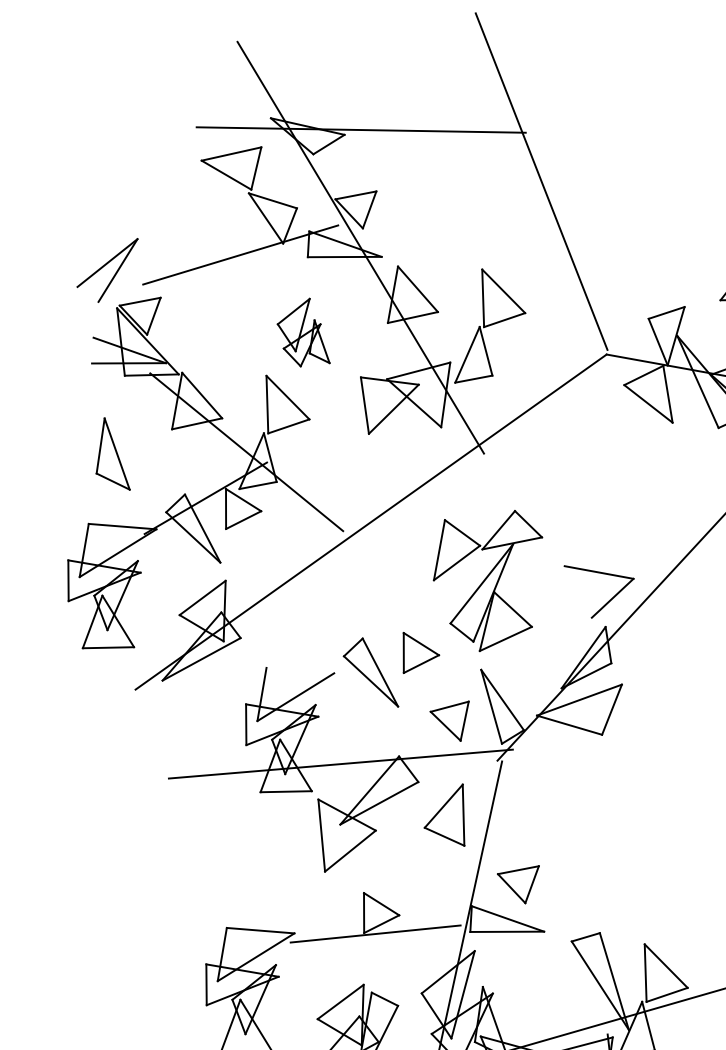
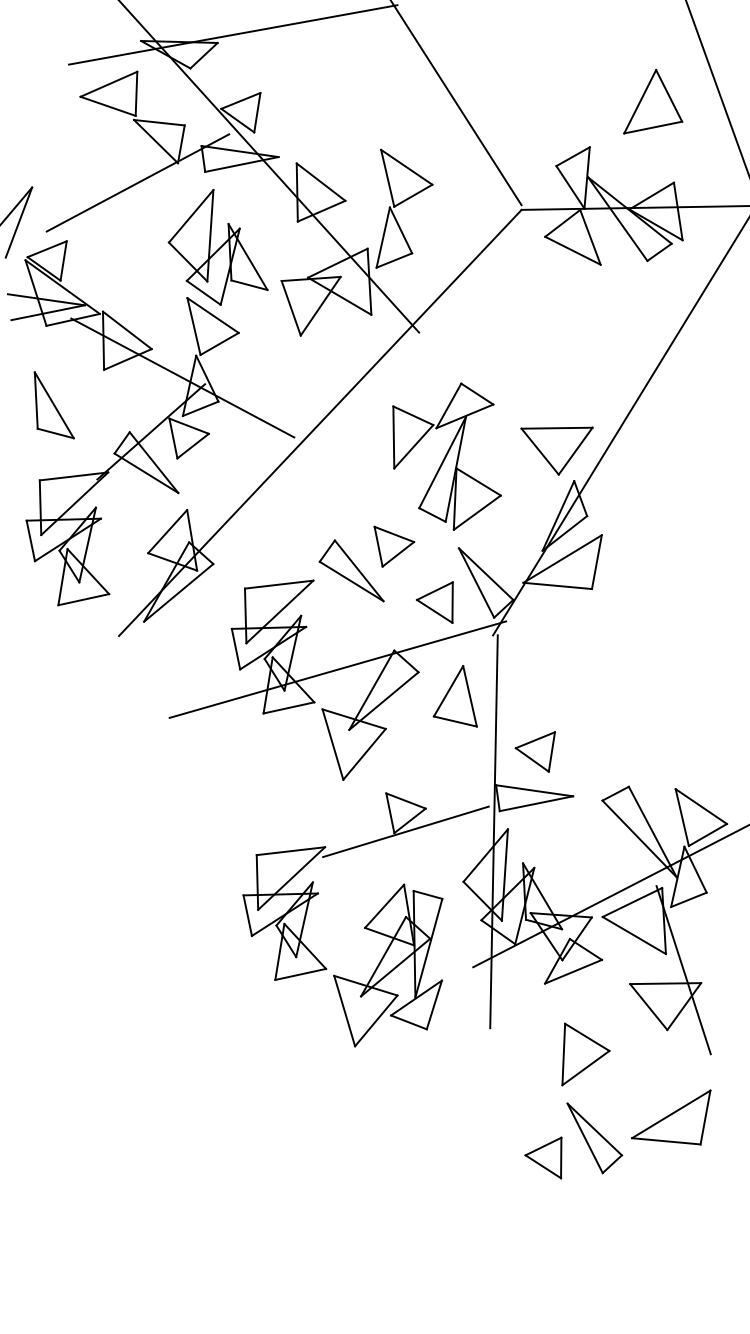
part: (305, 332) -> (217, 247), size x1.67
line: (577, 591) -> (539, 451), added
line: (299, 670) -> (278, 584), added

